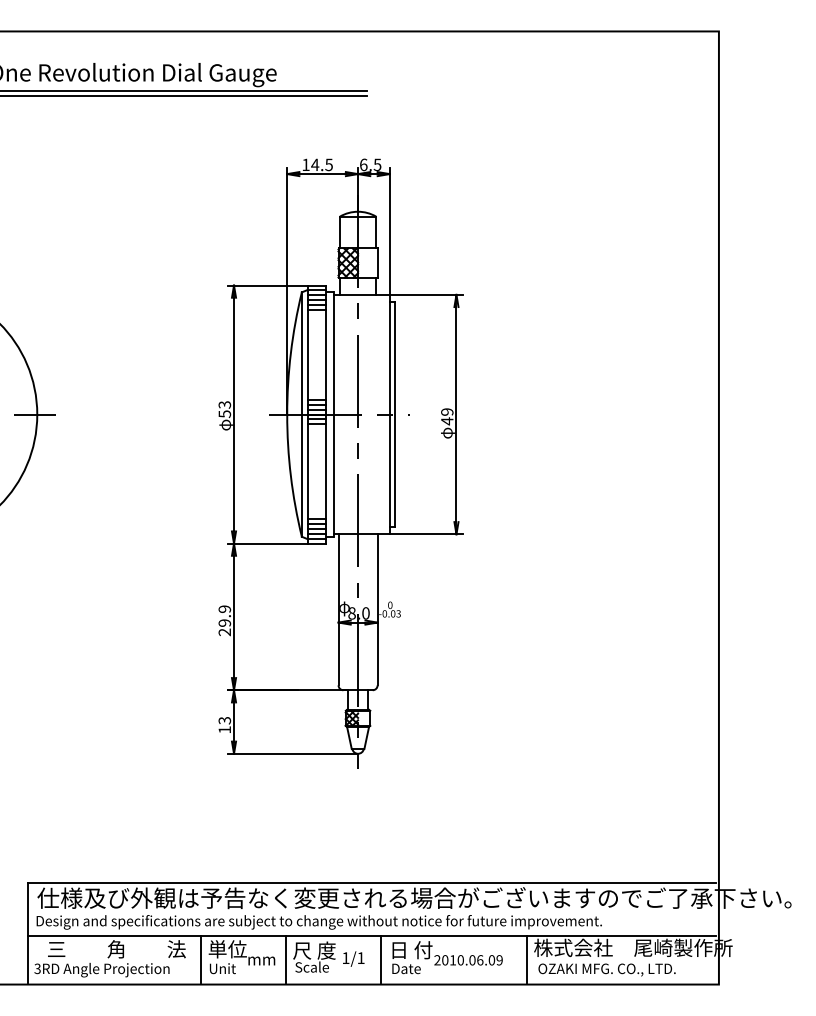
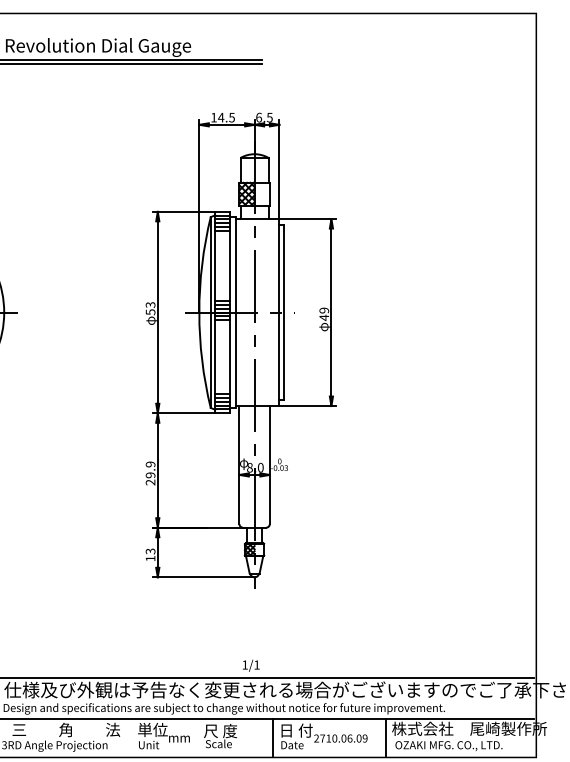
line: (200, 958) -> (131, 737), removed
line: (286, 958) -> (198, 737), removed
text: (353, 958) -> (251, 665), moved
text: (445, 960) -> (322, 738), 2010.06.09 -> 2710.06.09

